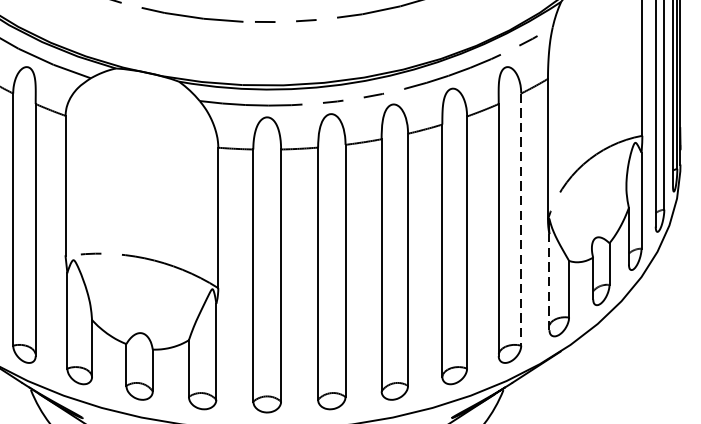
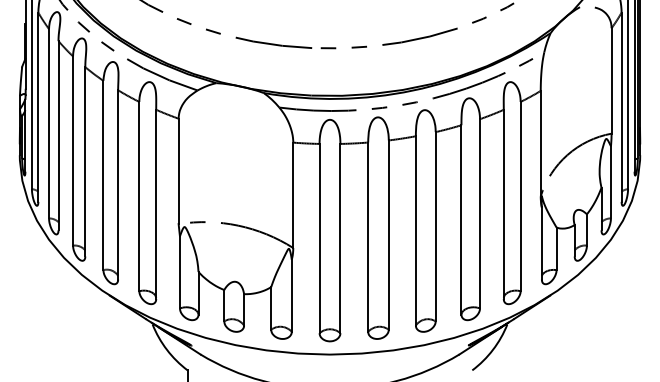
line: (521, 219) -> (520, 196), dashed -> solid
line: (548, 282) -> (541, 243), dashed -> solid

